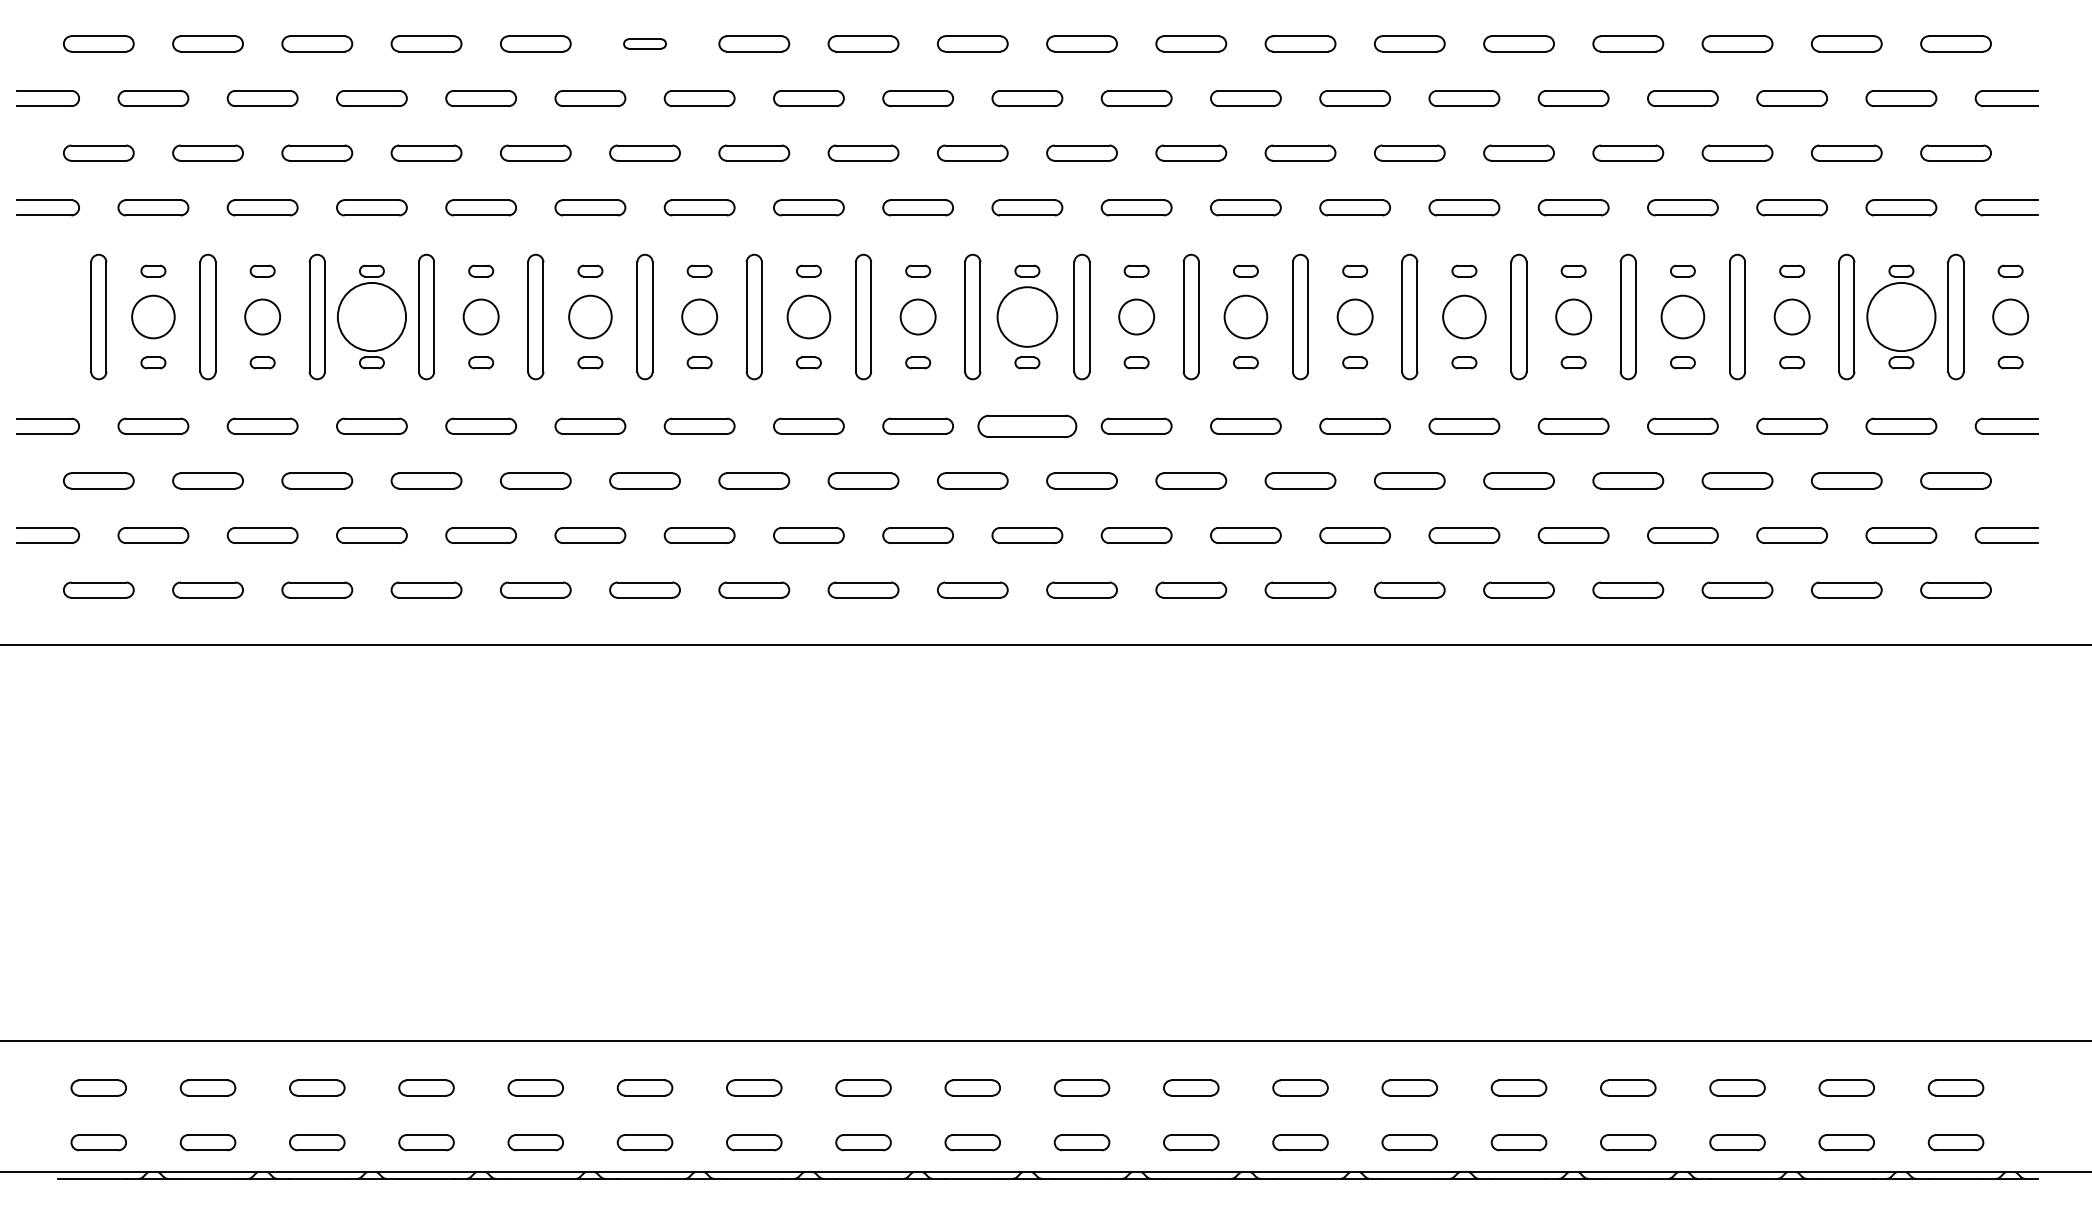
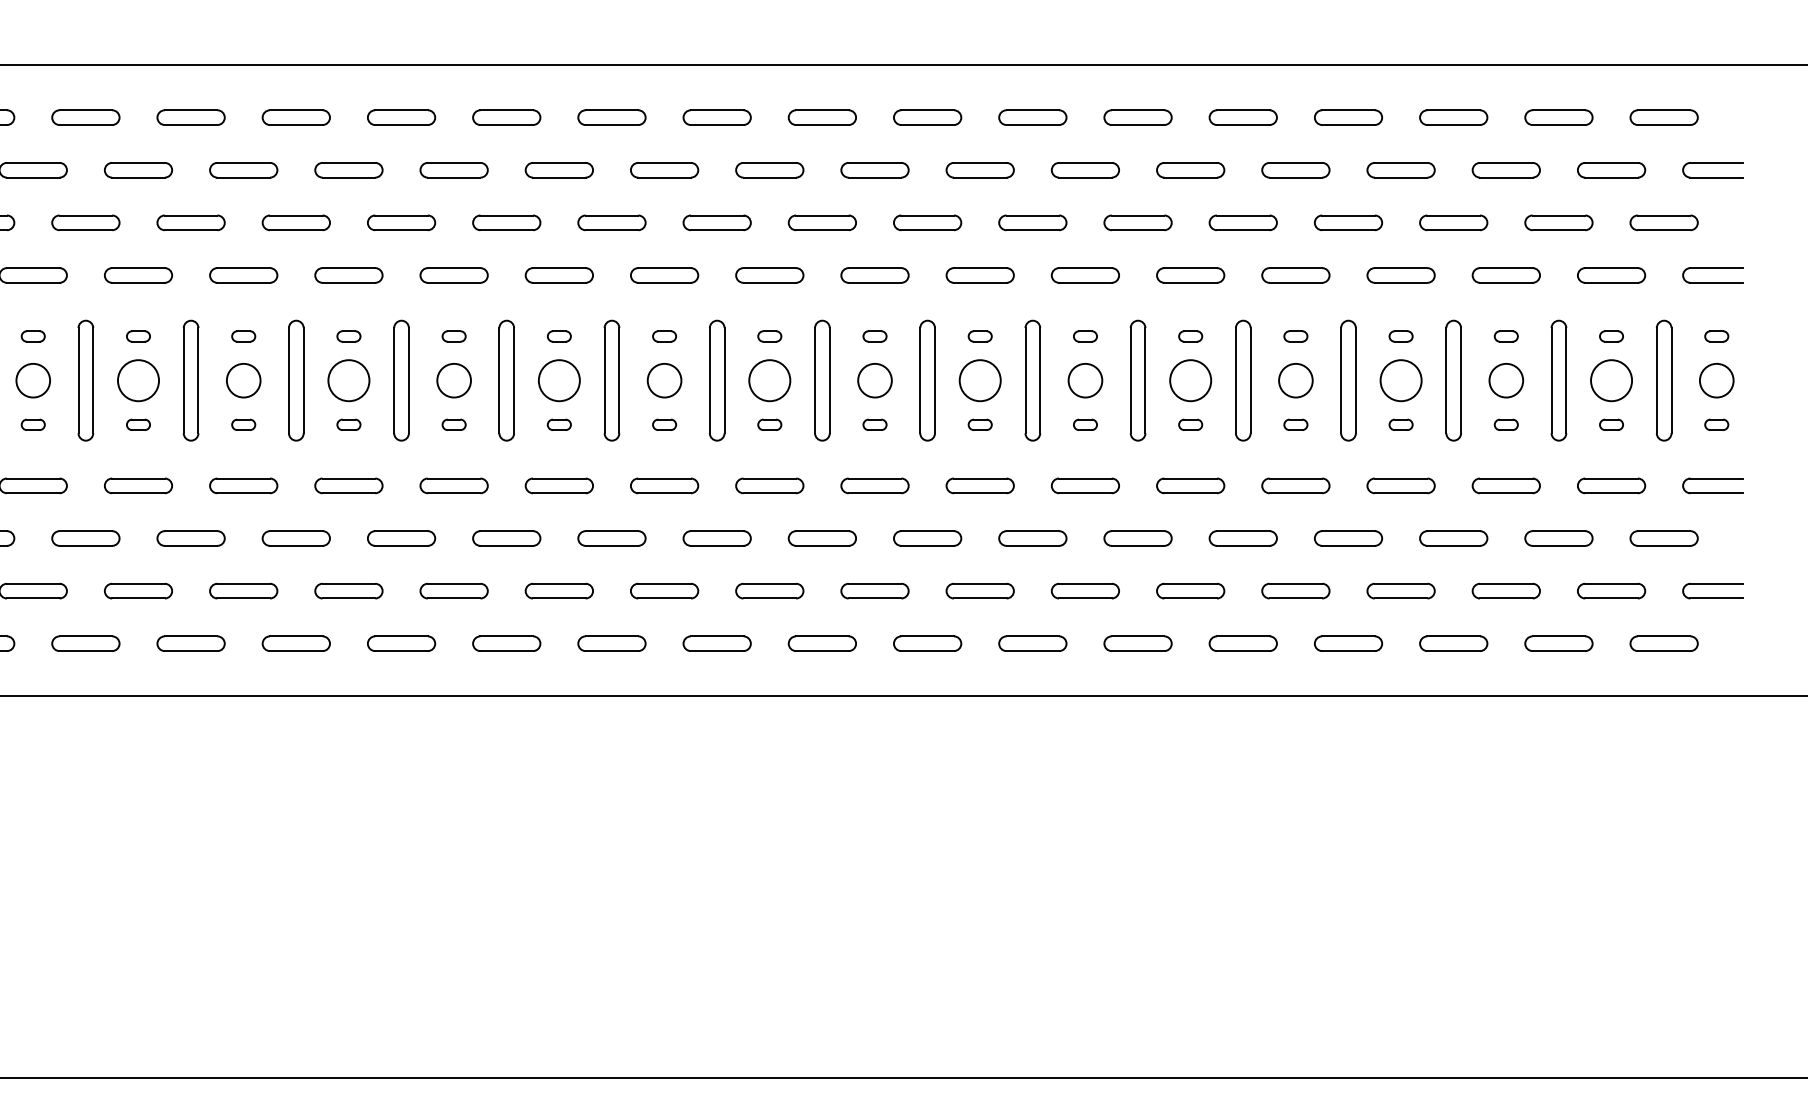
part: (644, 43) -> (401, 117), size x1.67
circle: (371, 316) -> (138, 380), size x0.62
circle: (1027, 316) -> (769, 380), size x0.71
circle: (1901, 316) -> (1611, 380), size x0.62
part: (1027, 425) -> (769, 485), size x0.71

